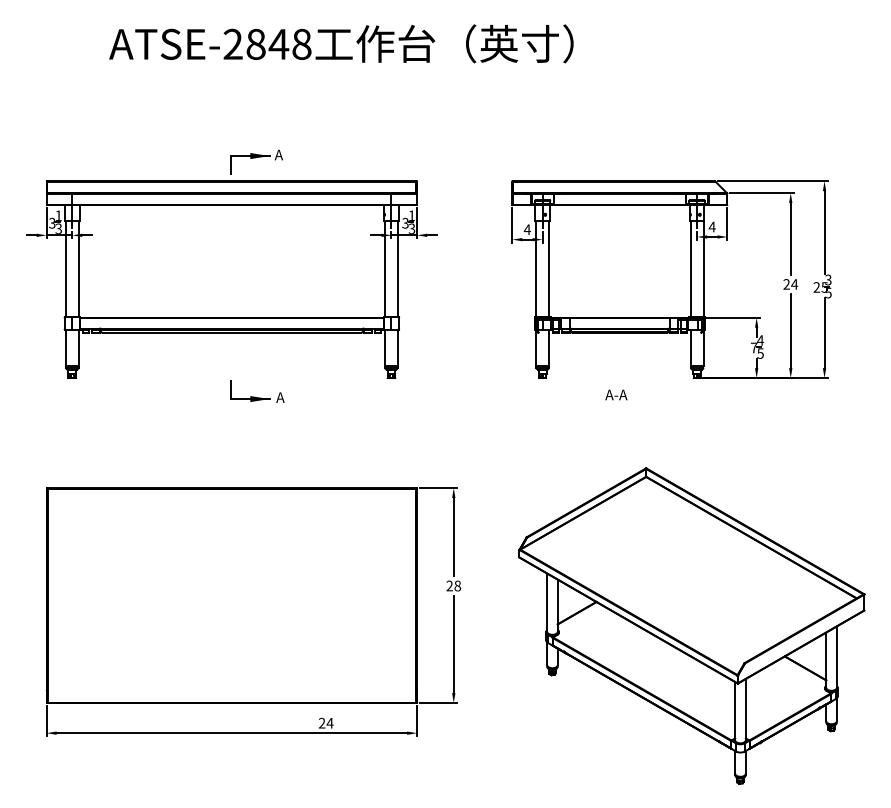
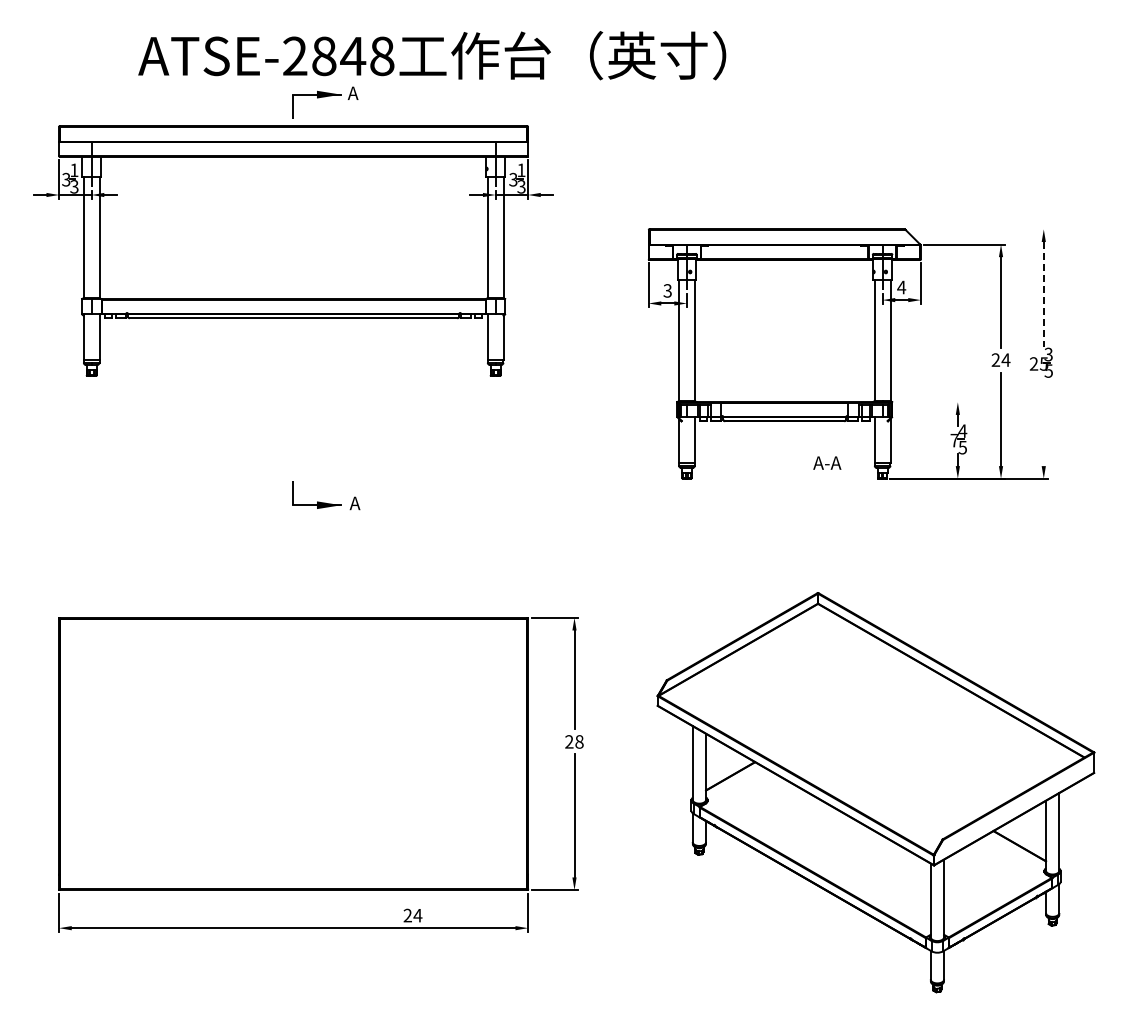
line: (772, 181) -> (977, 229), removed
text: (527, 229) -> (667, 290), 4 -> 3
line: (824, 232) -> (1043, 294), solid -> dashed
part: (231, 264) -> (293, 231), moved
line: (733, 317) -> (928, 402), removed
line: (824, 332) -> (1043, 421), removed
text: (616, 394) -> (827, 462), moved

